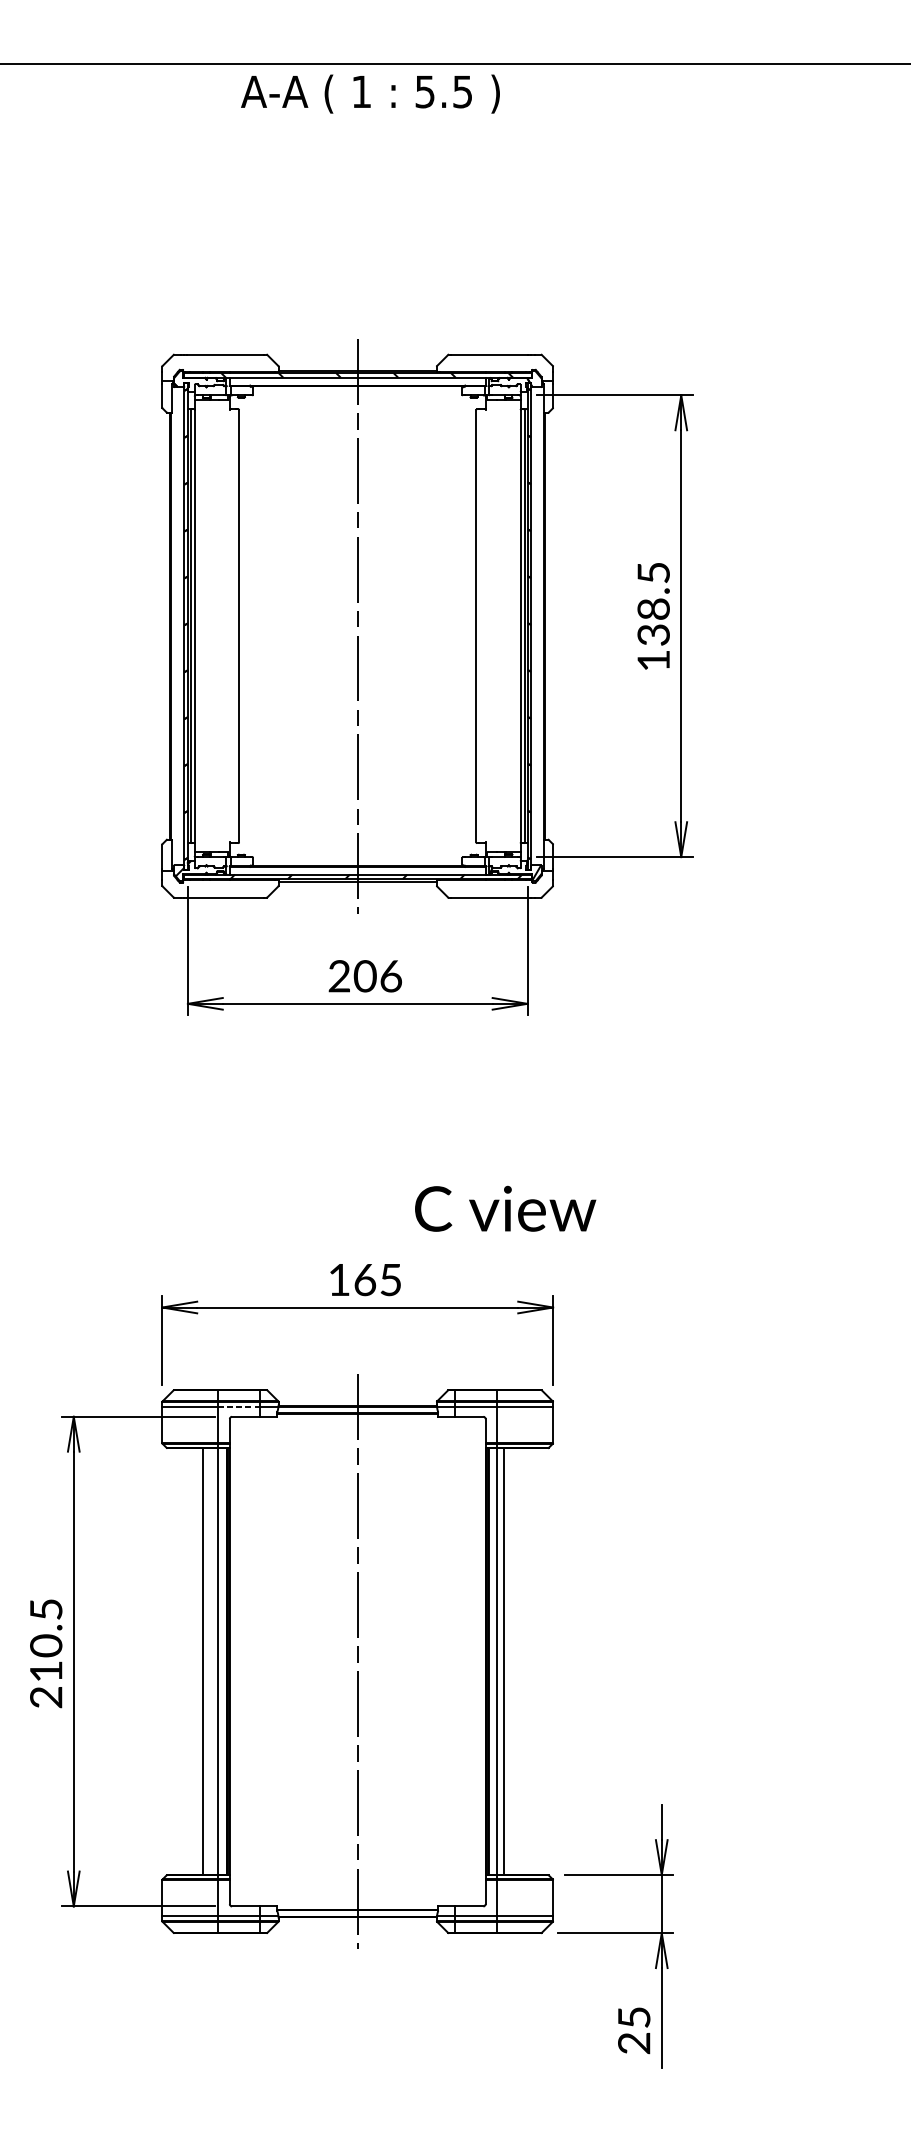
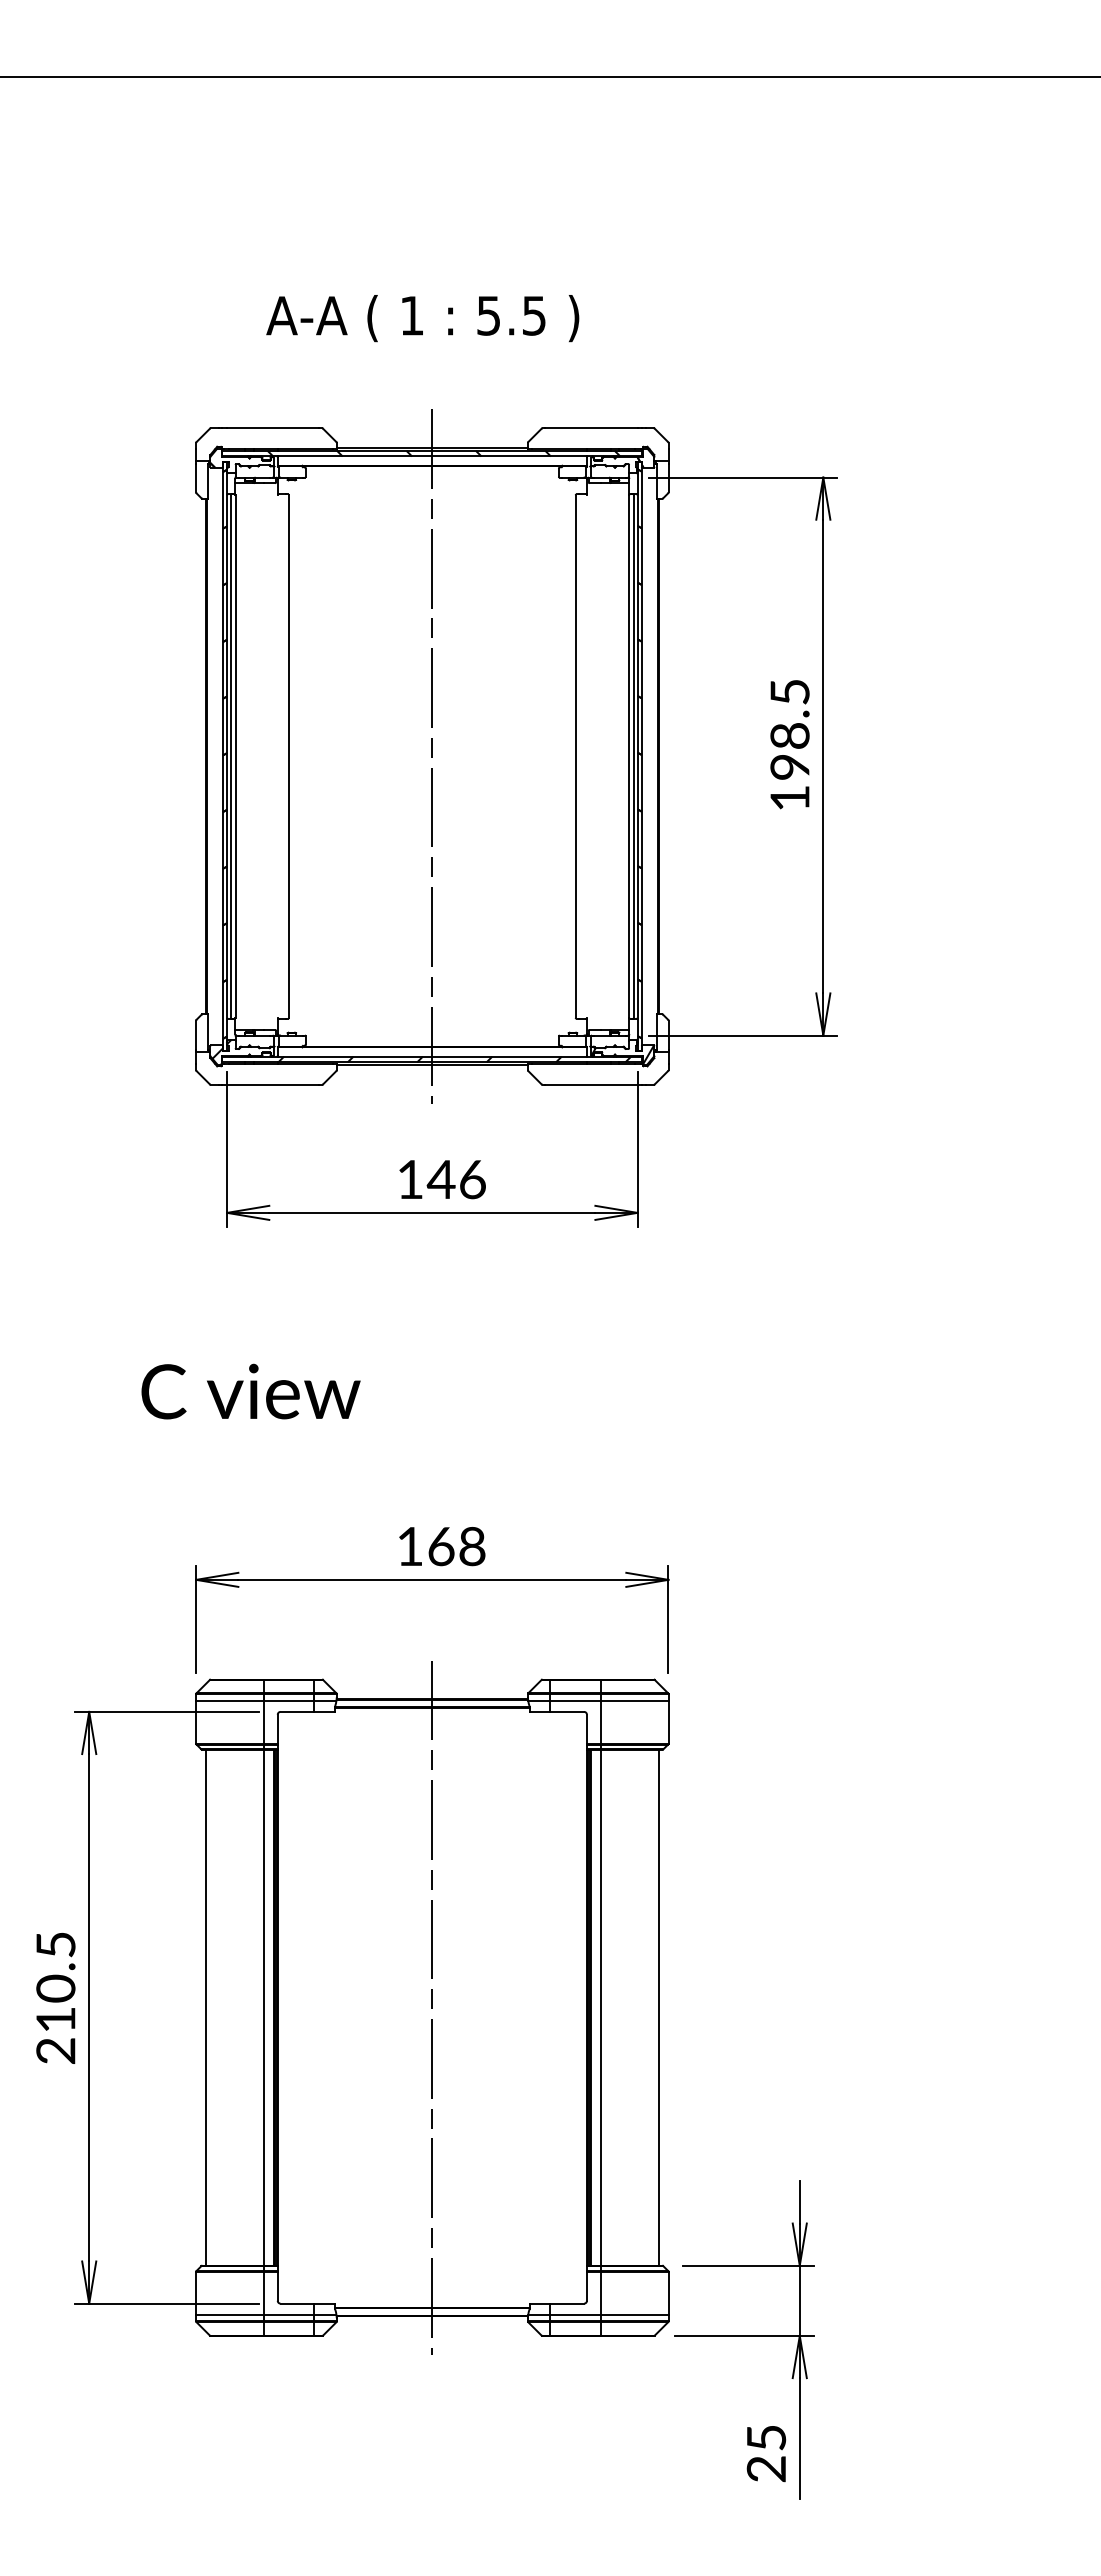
text: (370, 94) -> (422, 318), moved
text: (653, 635) -> (789, 767), 138.5 -> 198.5
text: (352, 976) -> (426, 1179), 206 -> 146
text: (505, 1208) -> (250, 1391), moved
text: (390, 1279) -> (472, 1546), 165 -> 168
line: (239, 1407) -> (289, 1700), dashed -> solid
line: (203, 1661) -> (206, 2007), moved
line: (504, 1661) -> (658, 2007), moved

